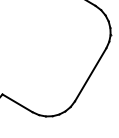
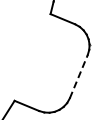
line: (91, 74) -> (79, 76), solid -> dashed

